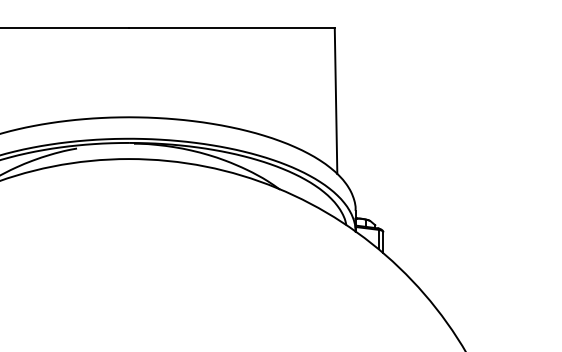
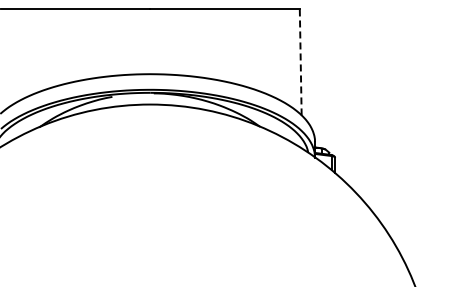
line: (335, 99) -> (300, 61), solid -> dashed

